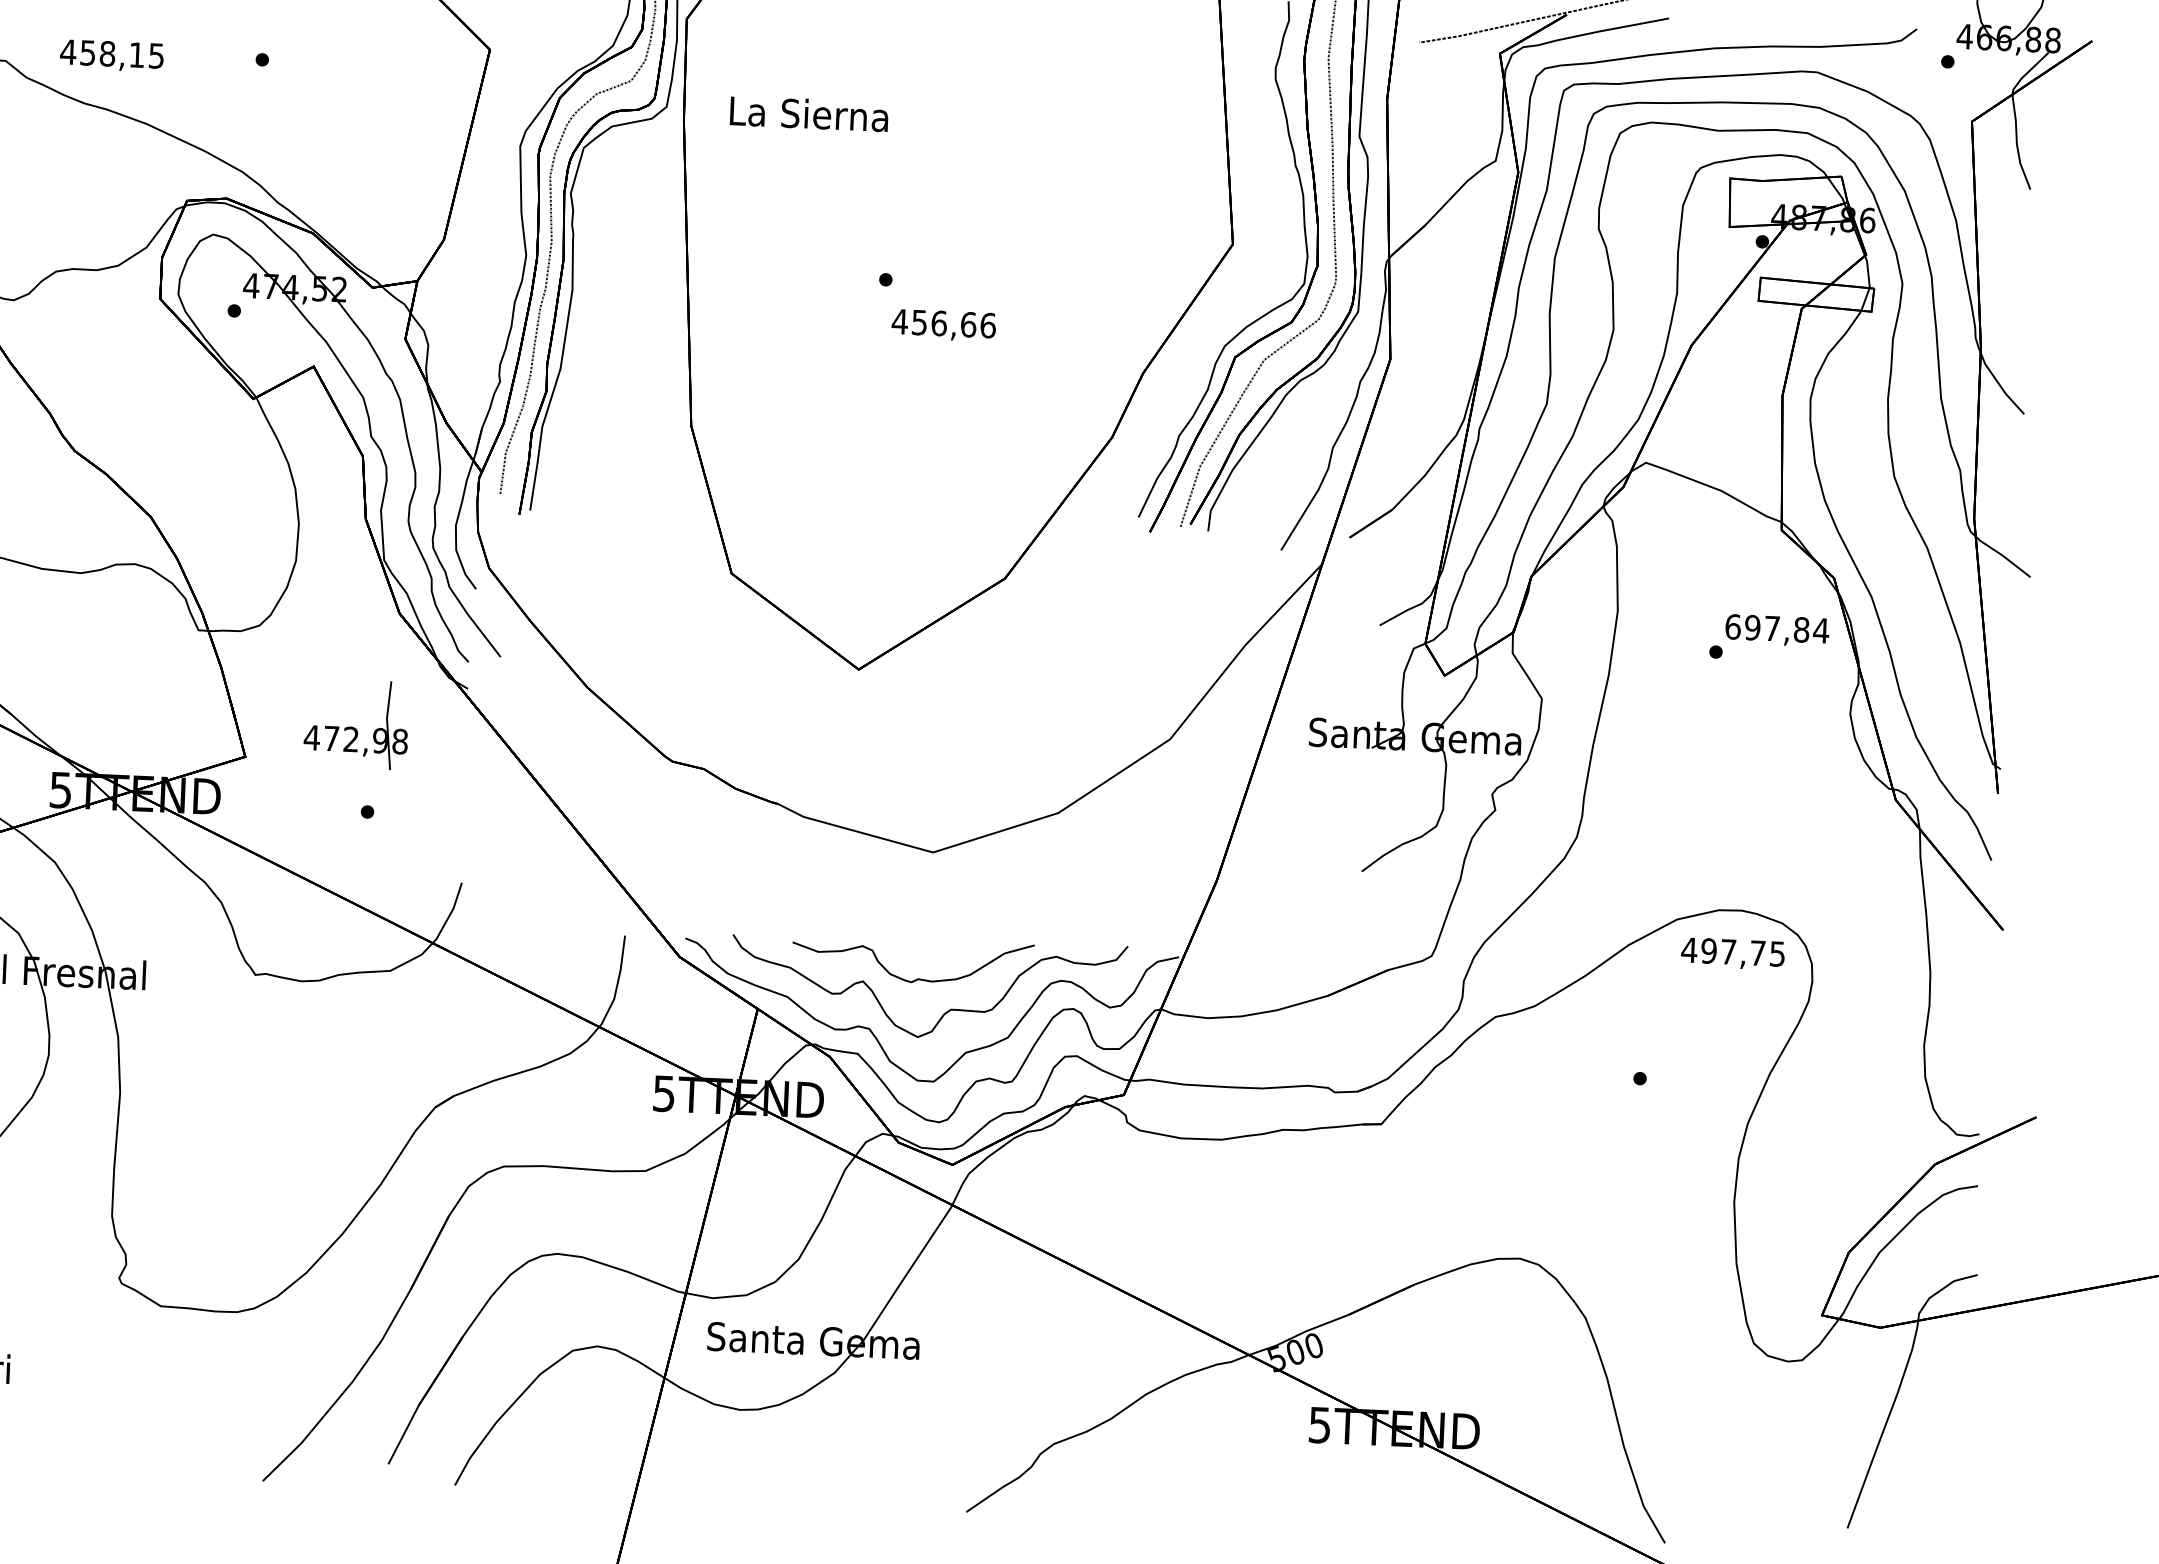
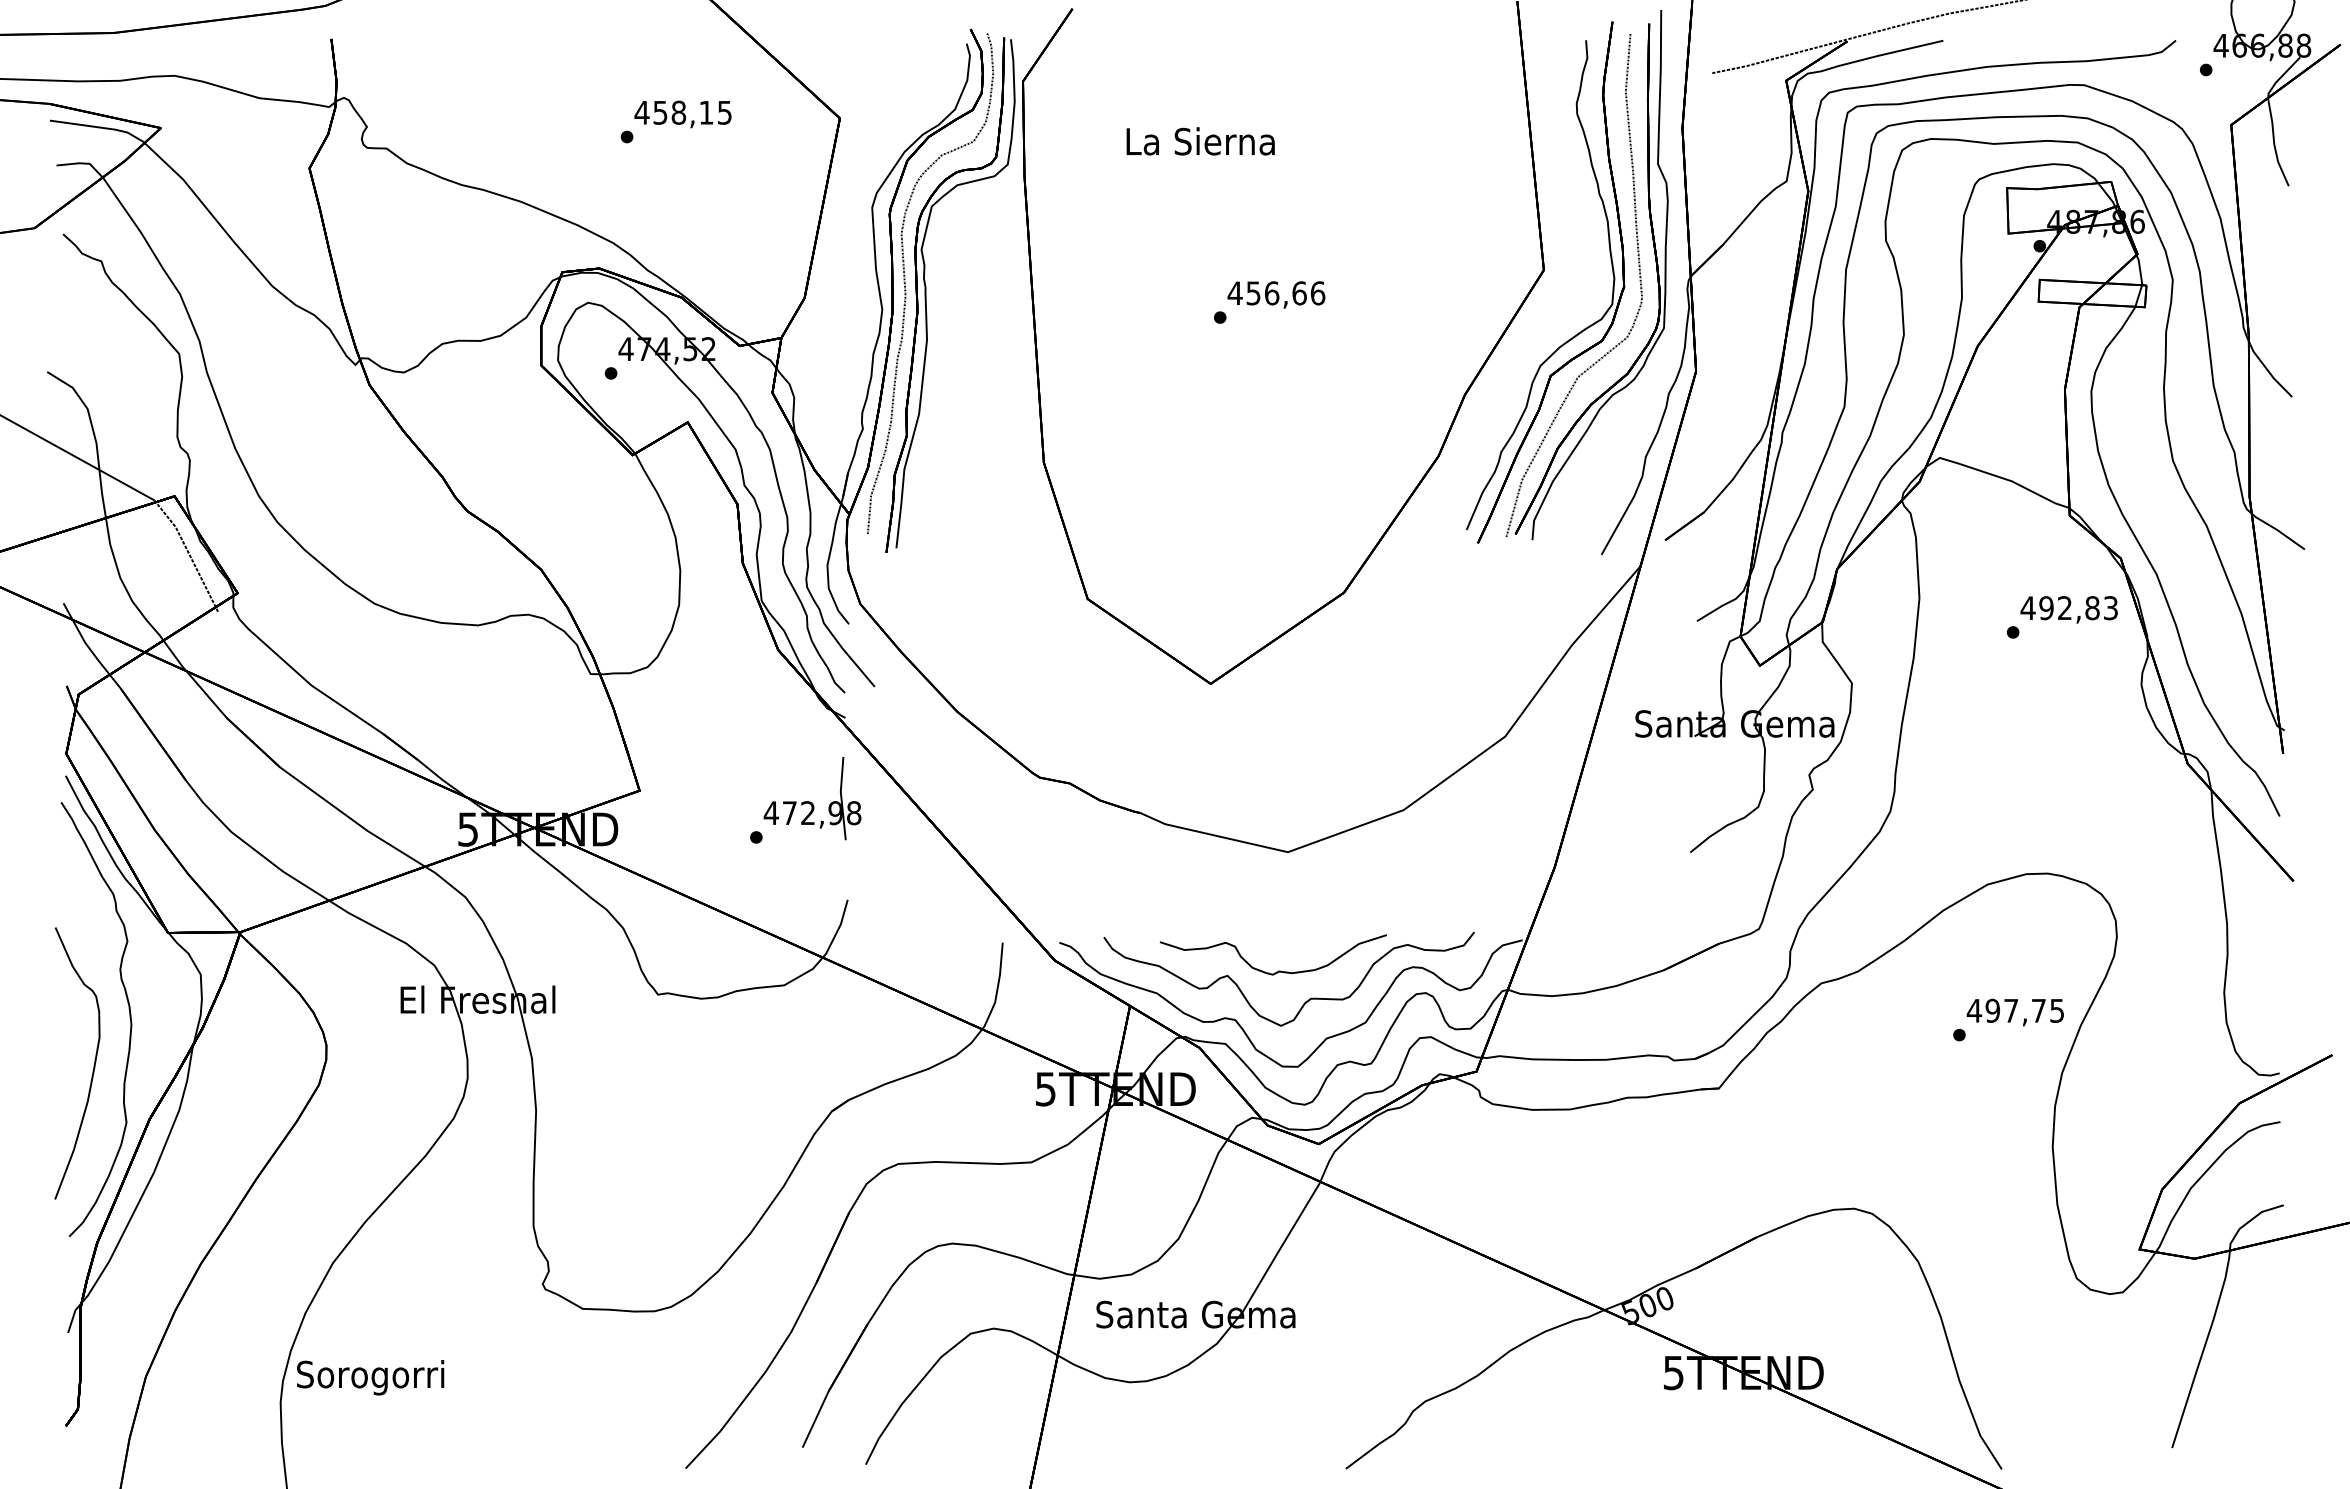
text: (111, 55) -> (682, 114), moved
text: (809, 114) -> (1200, 141), moved
text: (943, 324) -> (1276, 294), moved
text: (1777, 629) -> (2069, 608), 697,84 -> 492,83
part: (356, 724) -> (812, 798), moved
text: (1732, 953) -> (2014, 1012), moved

